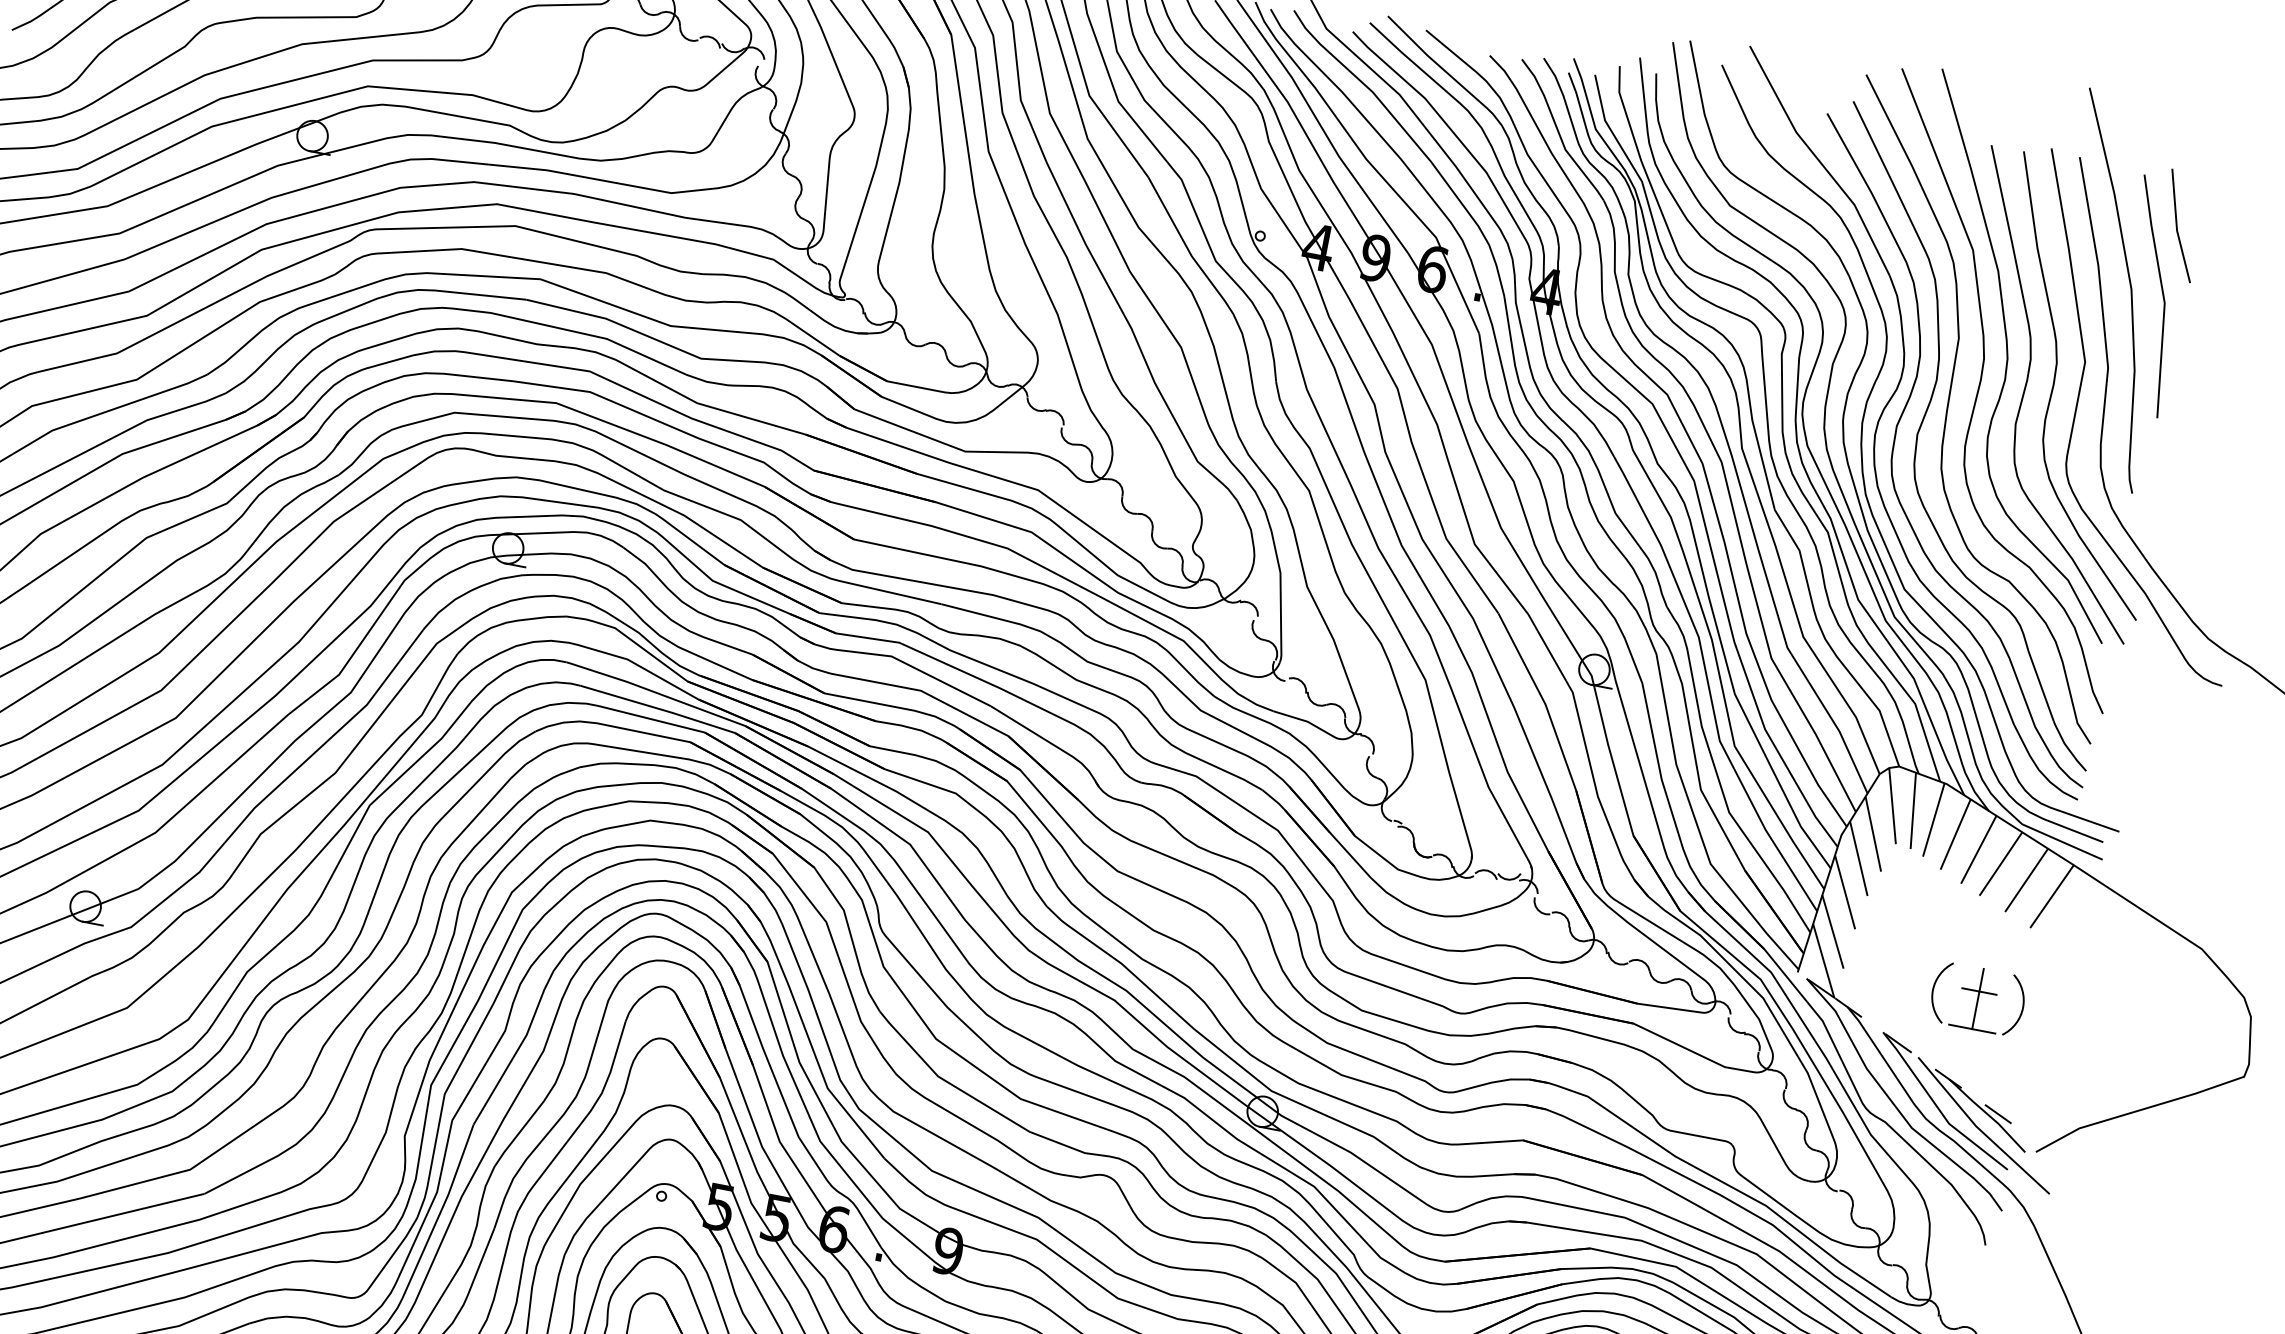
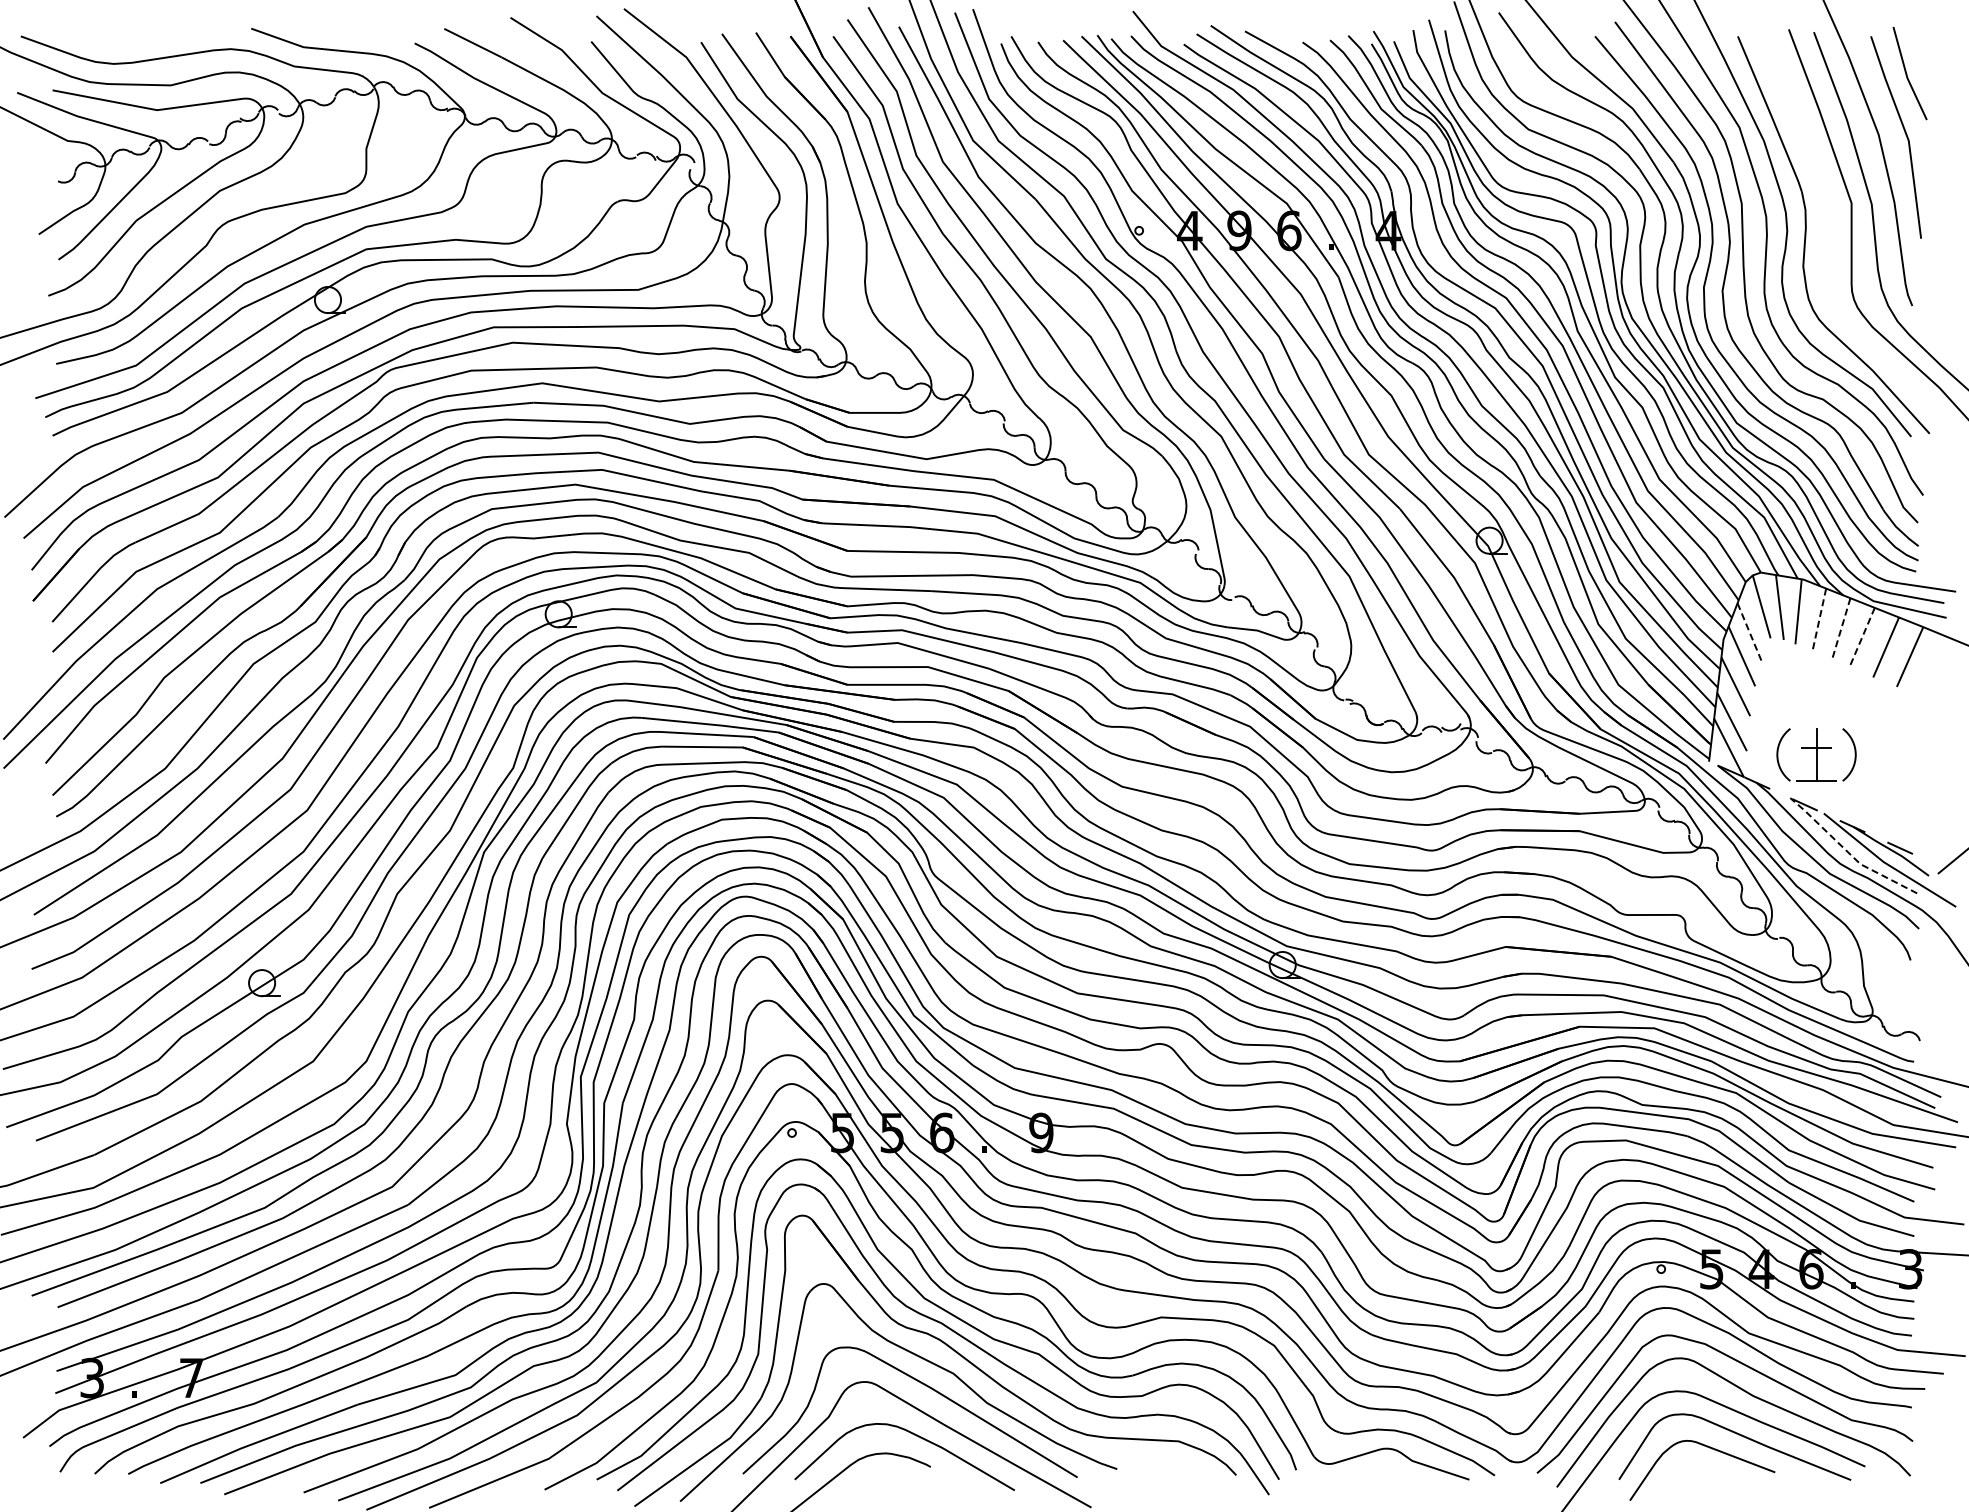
curve: (2055, 381) -> (1829, 224), removed
line: (1873, 834) -> (1750, 633), solid -> dashed
line: (1955, 834) -> (1819, 620), solid -> dashed
line: (1979, 849) -> (1841, 629), solid -> dashed
line: (2001, 863) -> (1862, 637), solid -> dashed
part: (1978, 998) -> (1816, 754), moved
line: (1937, 1107) -> (1848, 852), solid -> dashed

